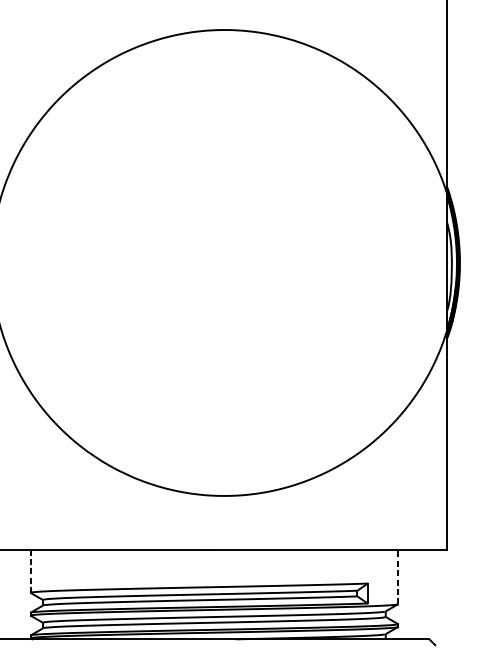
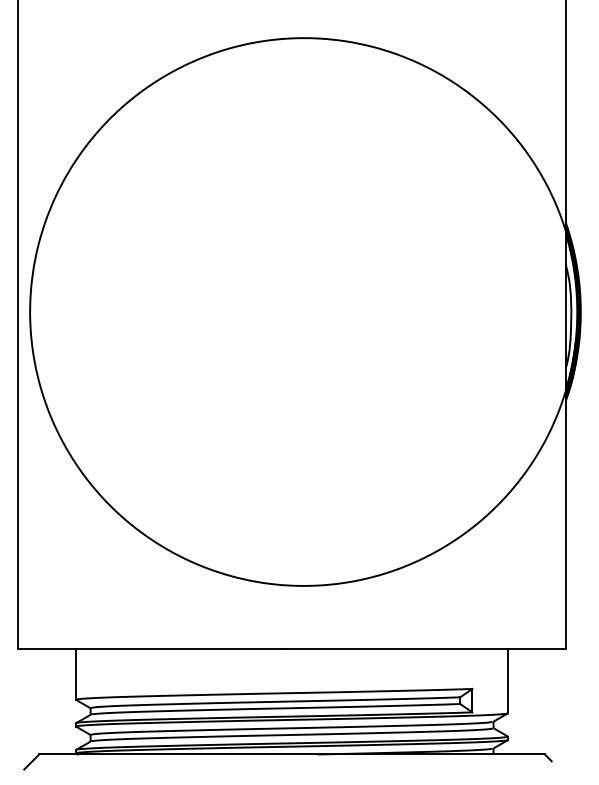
line: (30, 571) -> (76, 674), dashed -> solid
line: (398, 576) -> (508, 680), dashed -> solid

